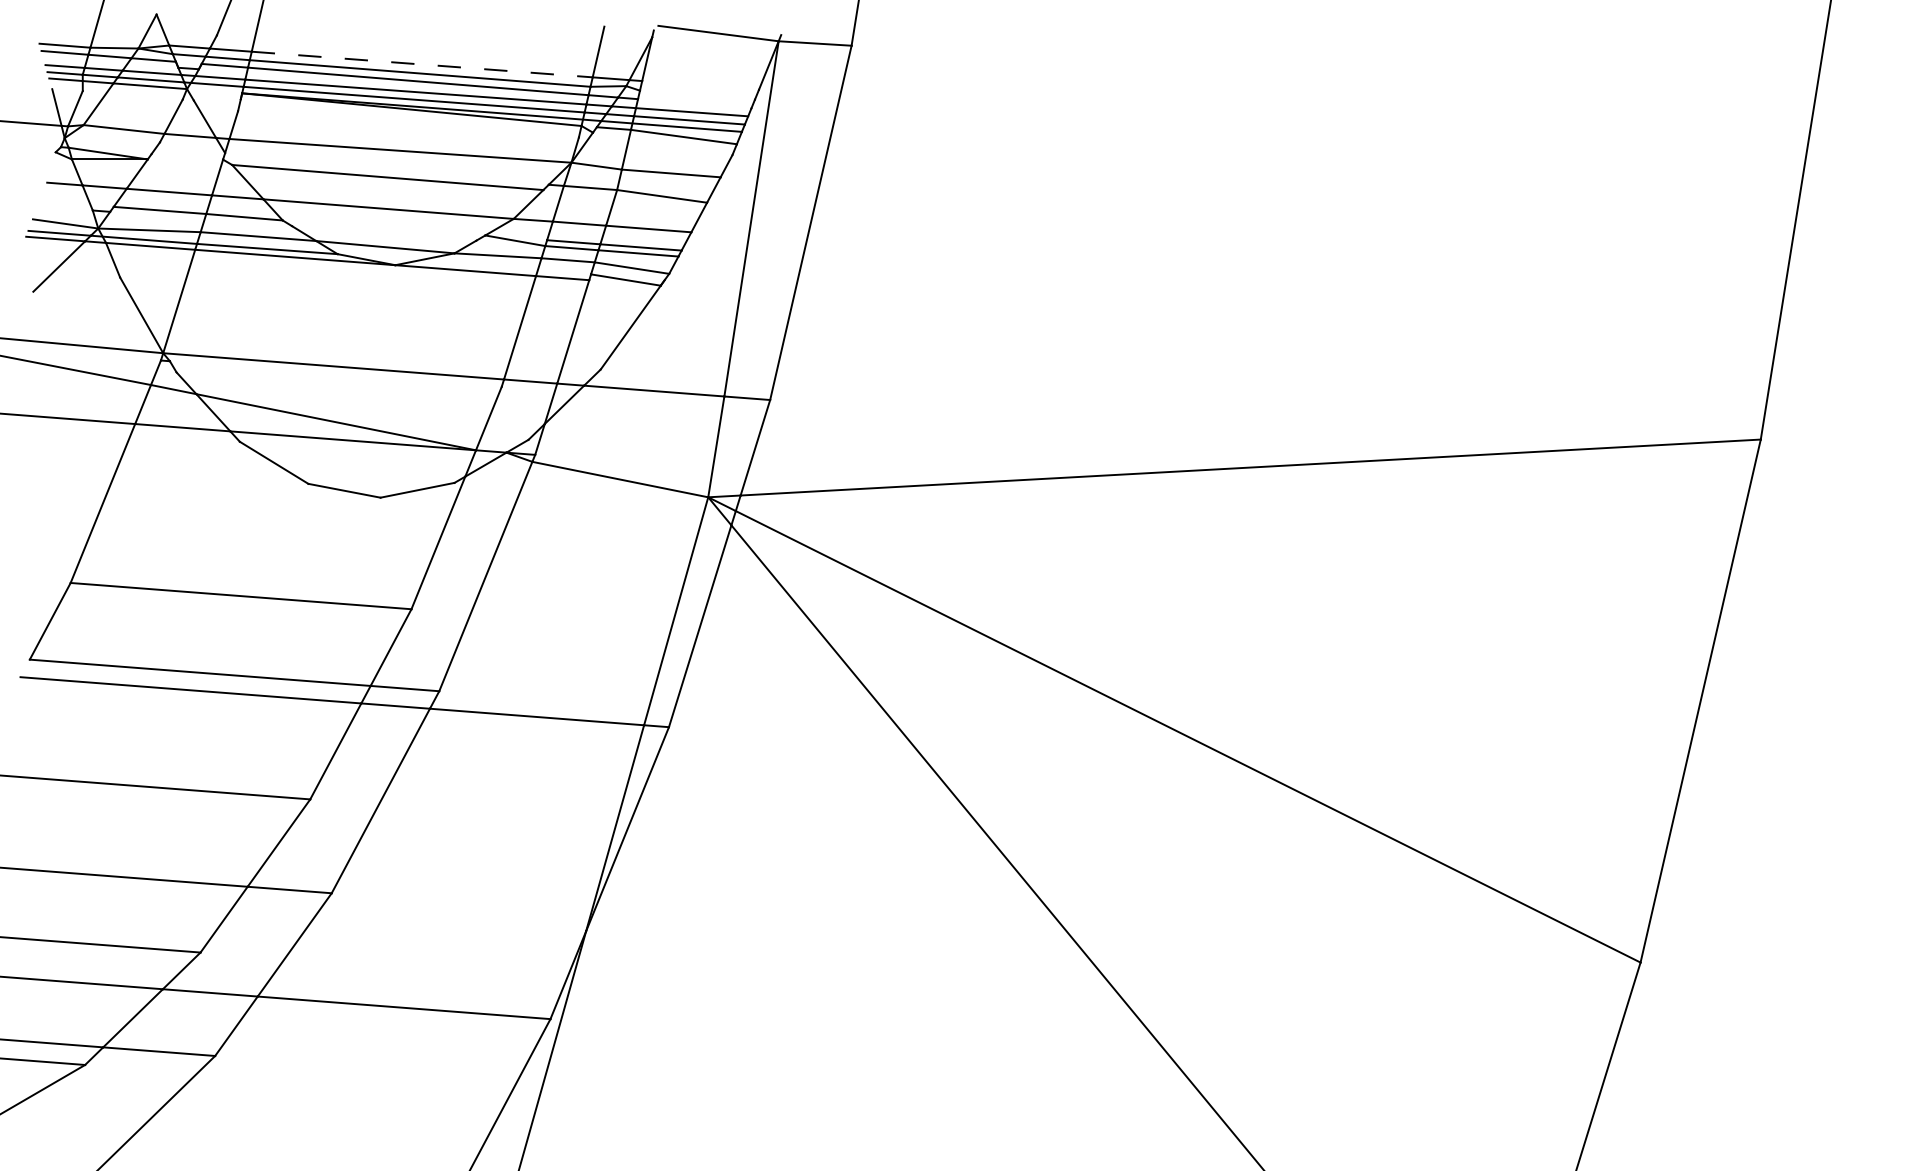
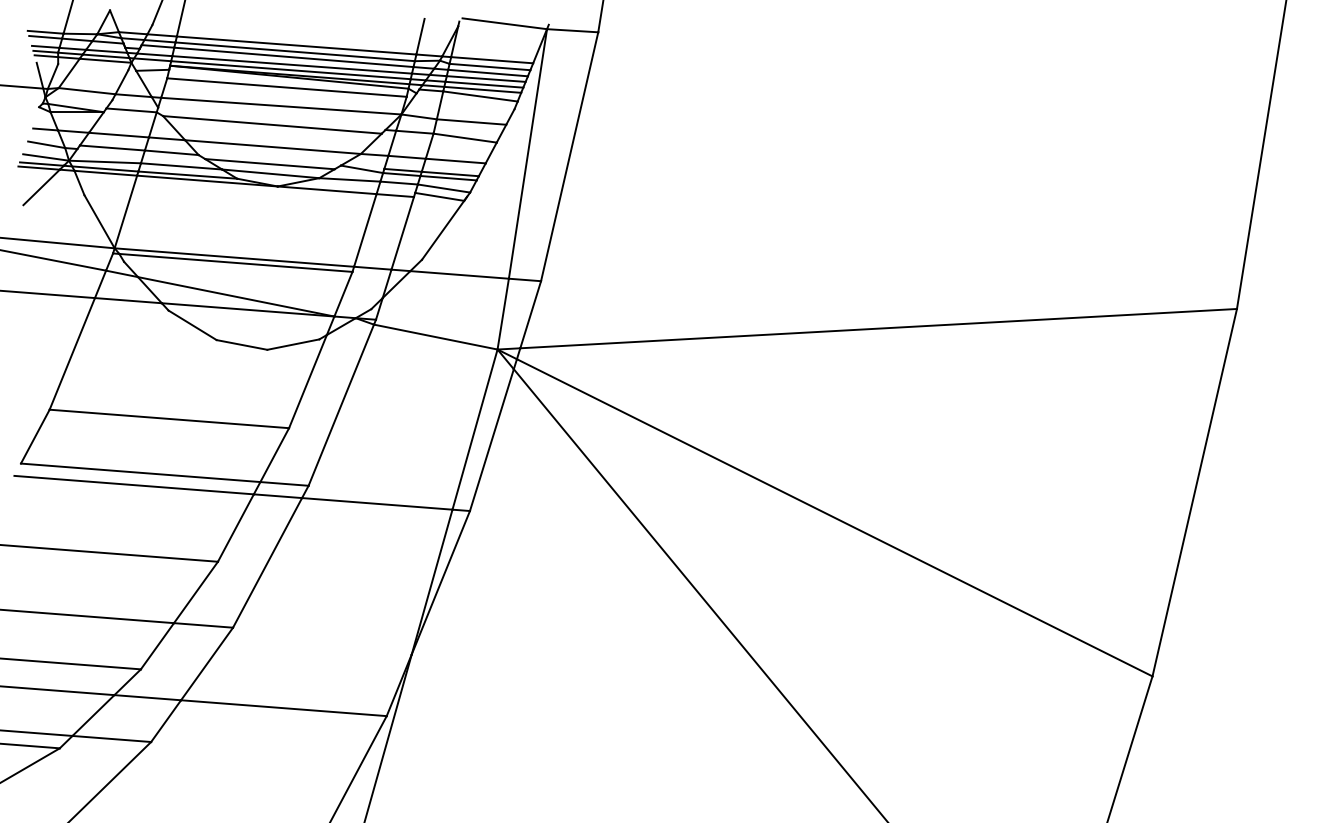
line: (422, 64) -> (296, 45), dashed -> solid
line: (700, 85) -> (492, 60), added
line: (696, 94) -> (489, 66), added
line: (216, 99) -> (152, 70), added
line: (694, 103) -> (487, 72), added
line: (408, 124) -> (286, 87), added
line: (187, 156) -> (131, 110), added
line: (66, 205) -> (46, 144), added
line: (384, 233) -> (270, 164), added
line: (335, 373) -> (235, 262), added

